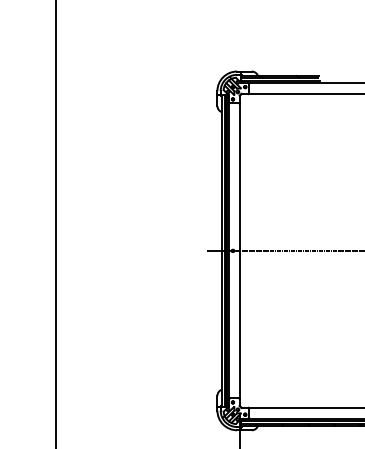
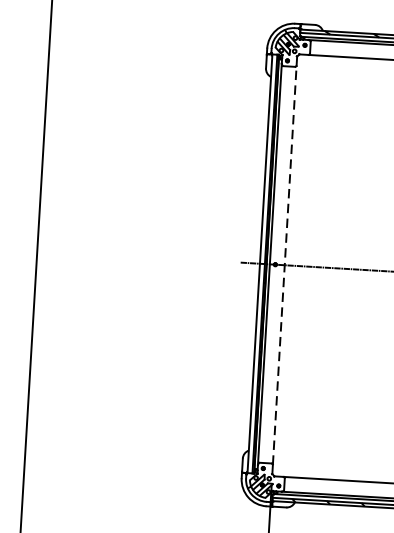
line: (239, 250) -> (284, 264), solid -> dashed

